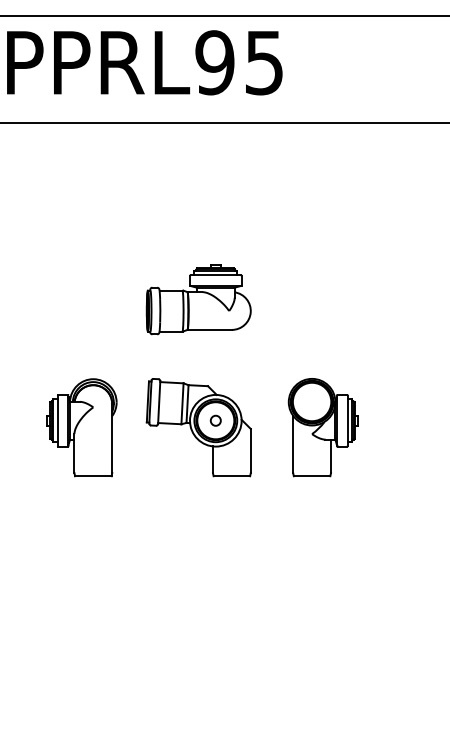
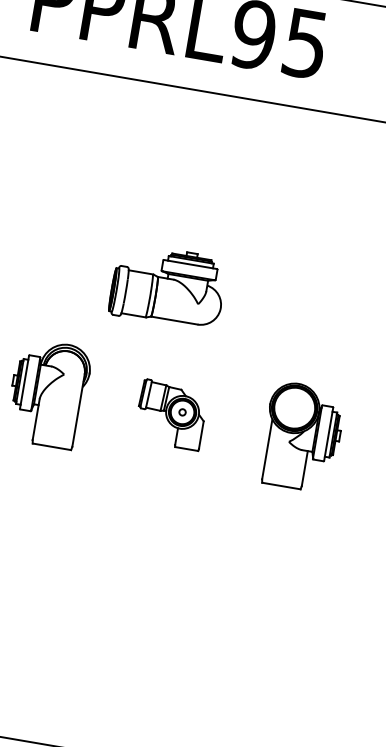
part: (198, 299) -> (168, 286), moved
part: (198, 427) -> (170, 414), size x0.6

